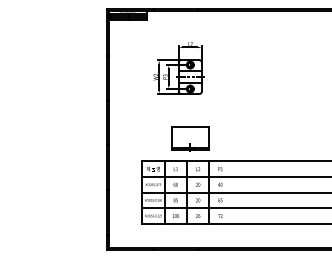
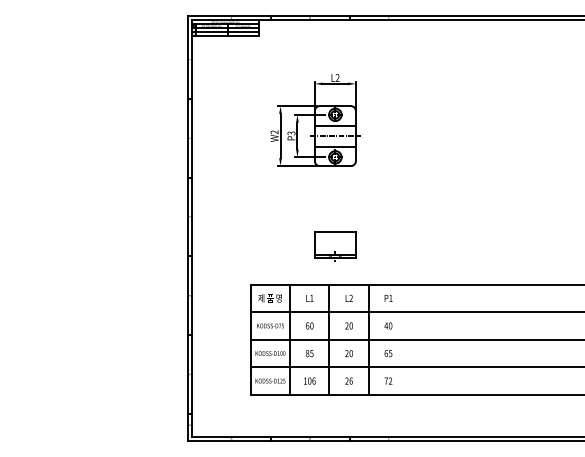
part: (190, 139) -> (335, 246), size x0.62

